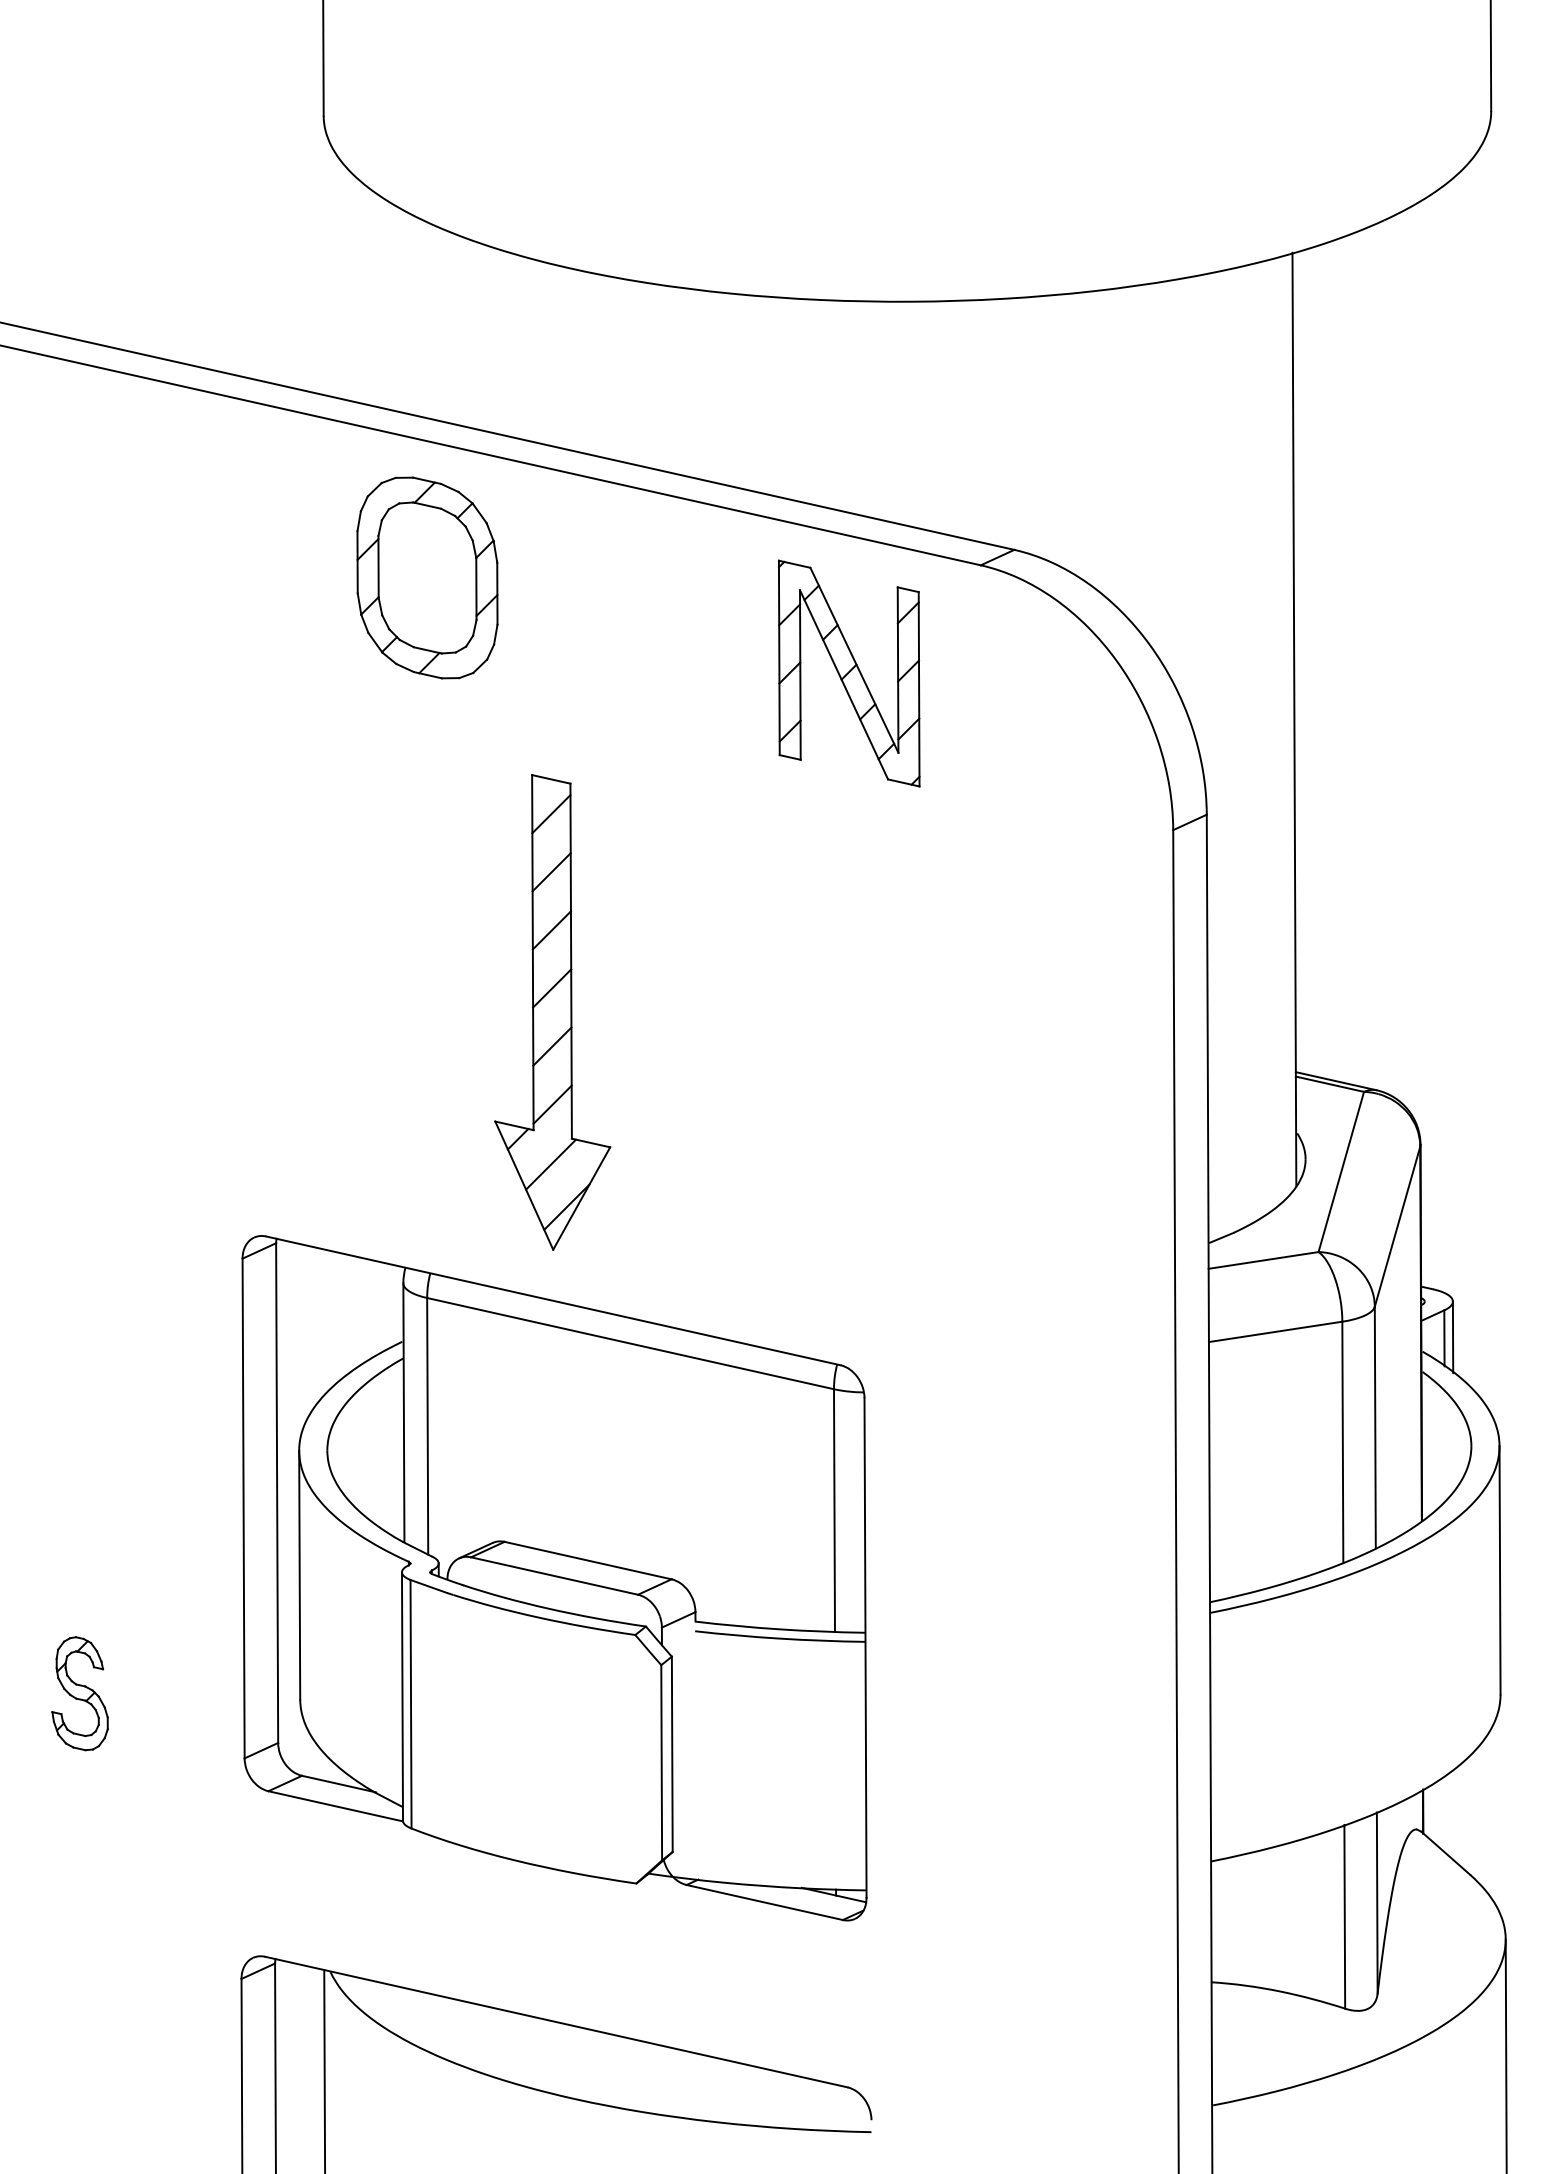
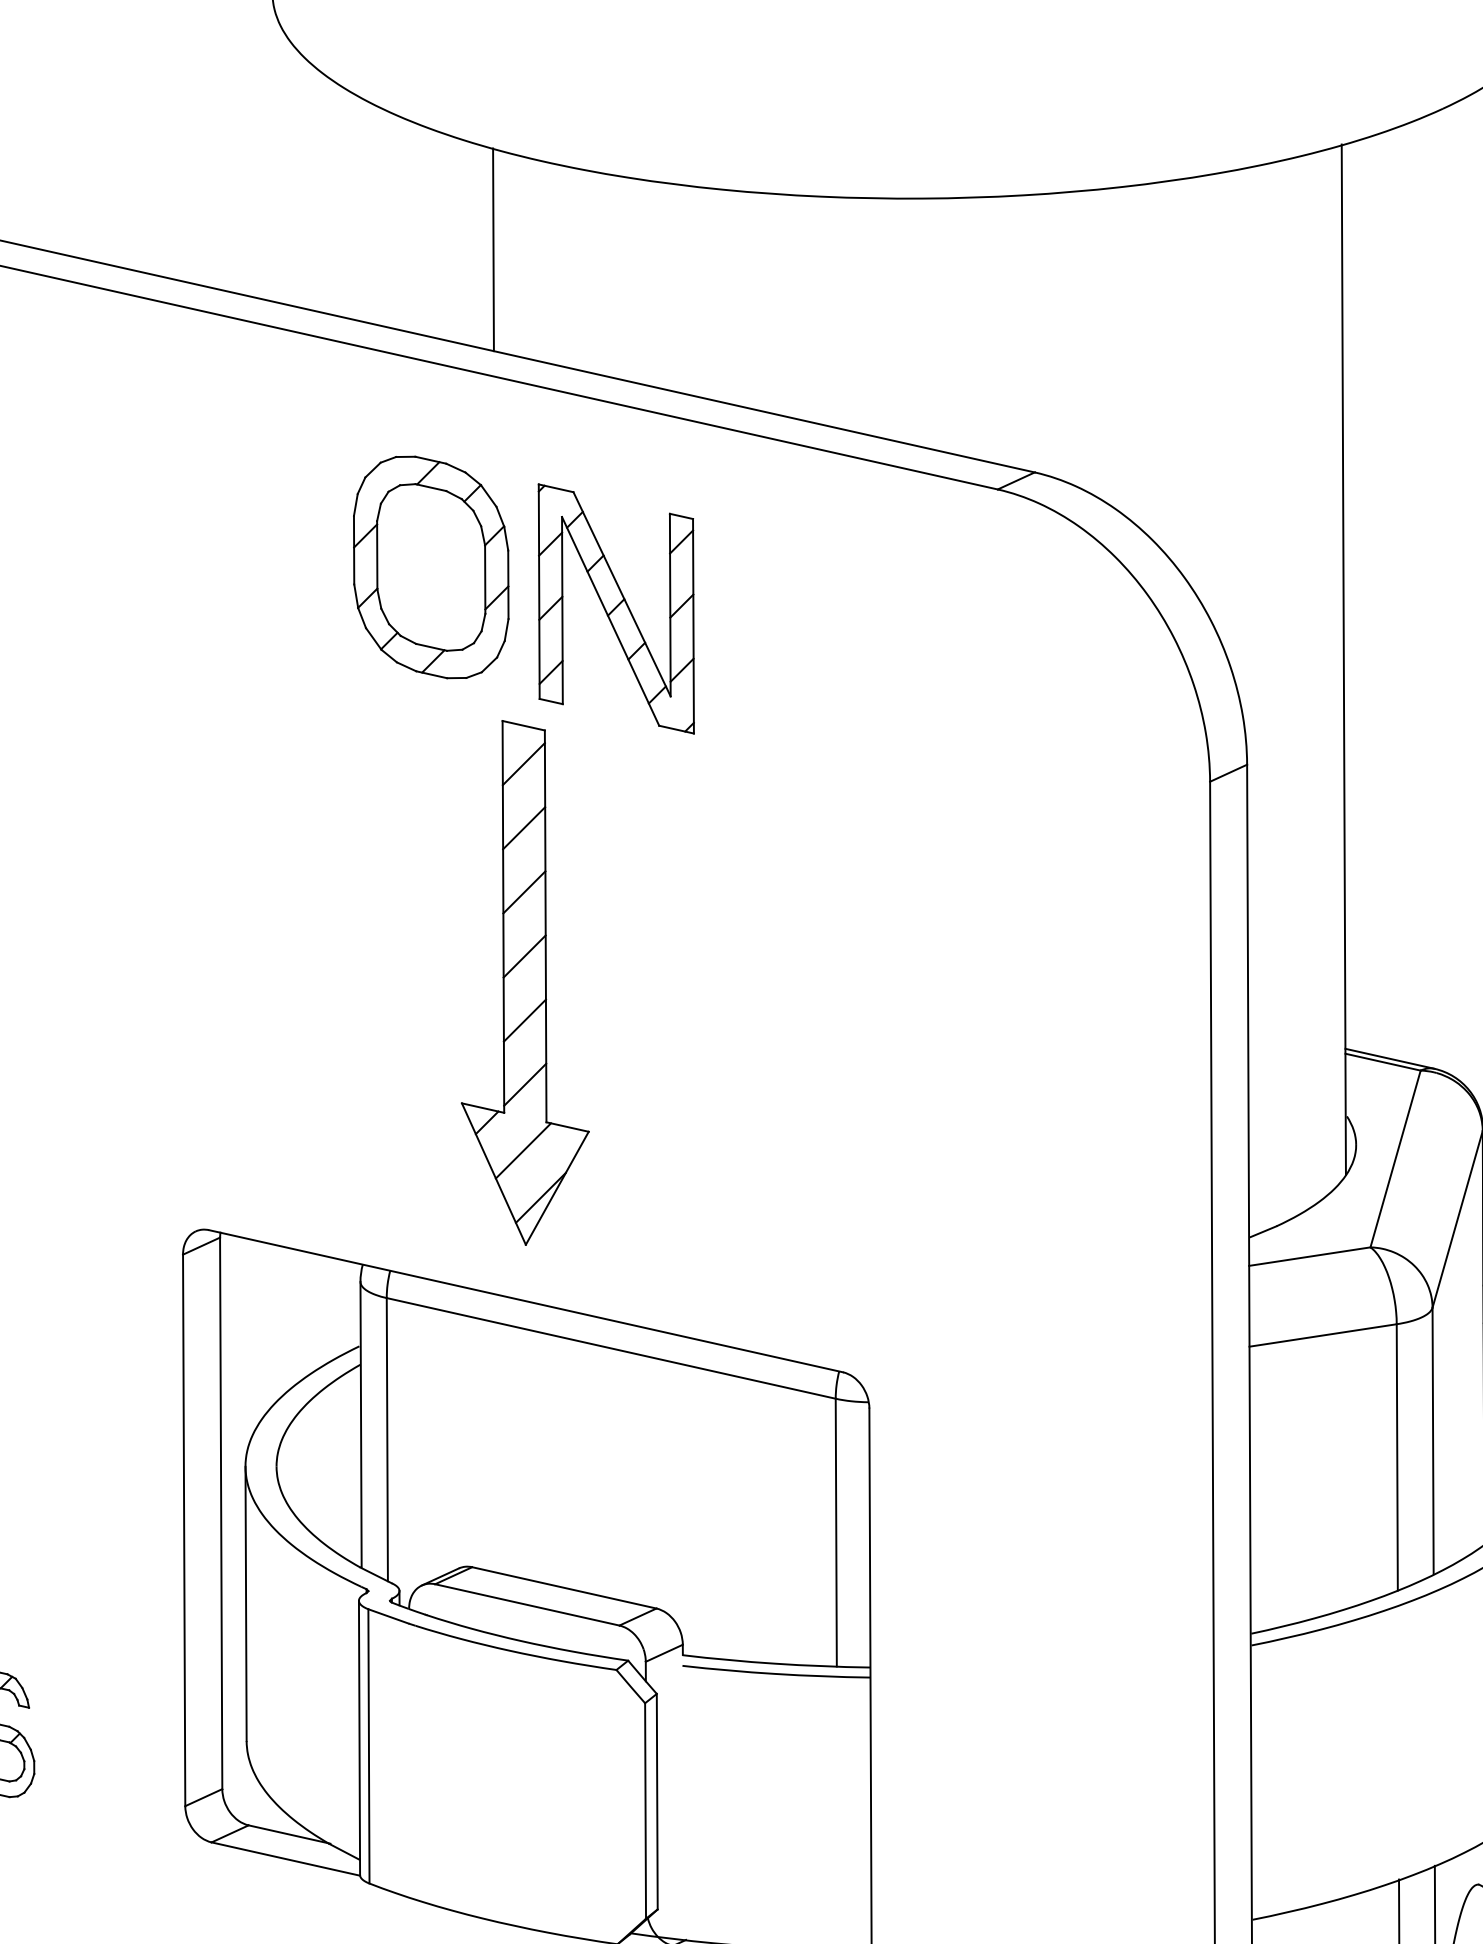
line: (523, 347) -> (493, 249), added
part: (427, 577) -> (431, 566), moved
part: (848, 673) -> (615, 608), moved

